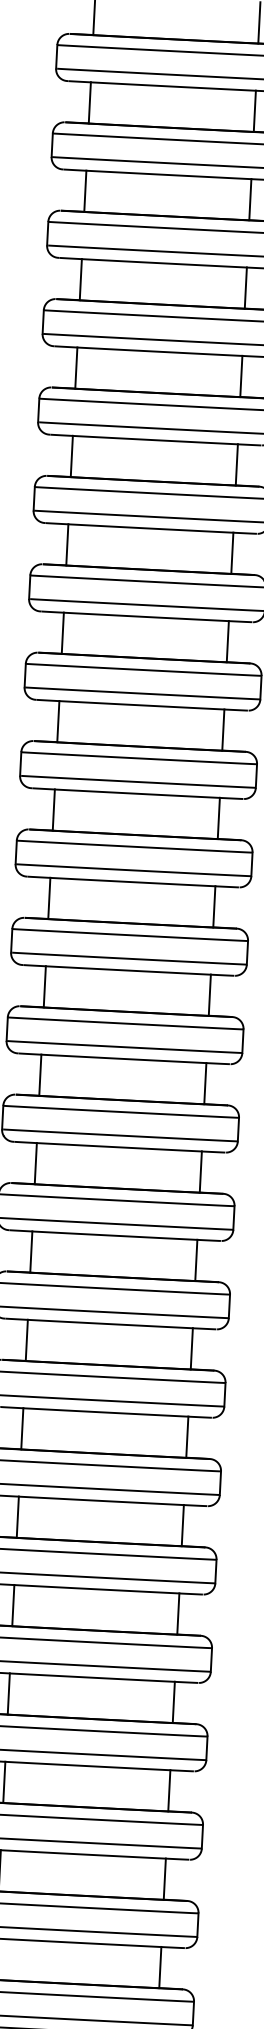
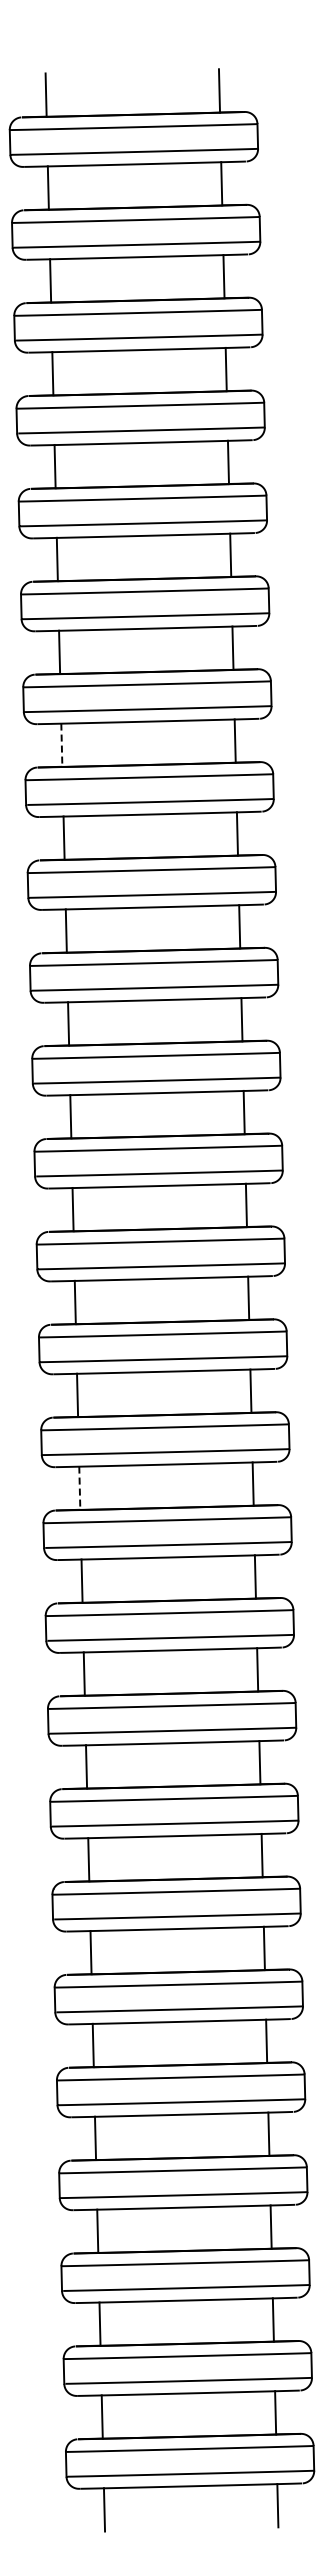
line: (62, 633) -> (61, 745), solid -> dashed
line: (26, 1340) -> (79, 1488), solid -> dashed

